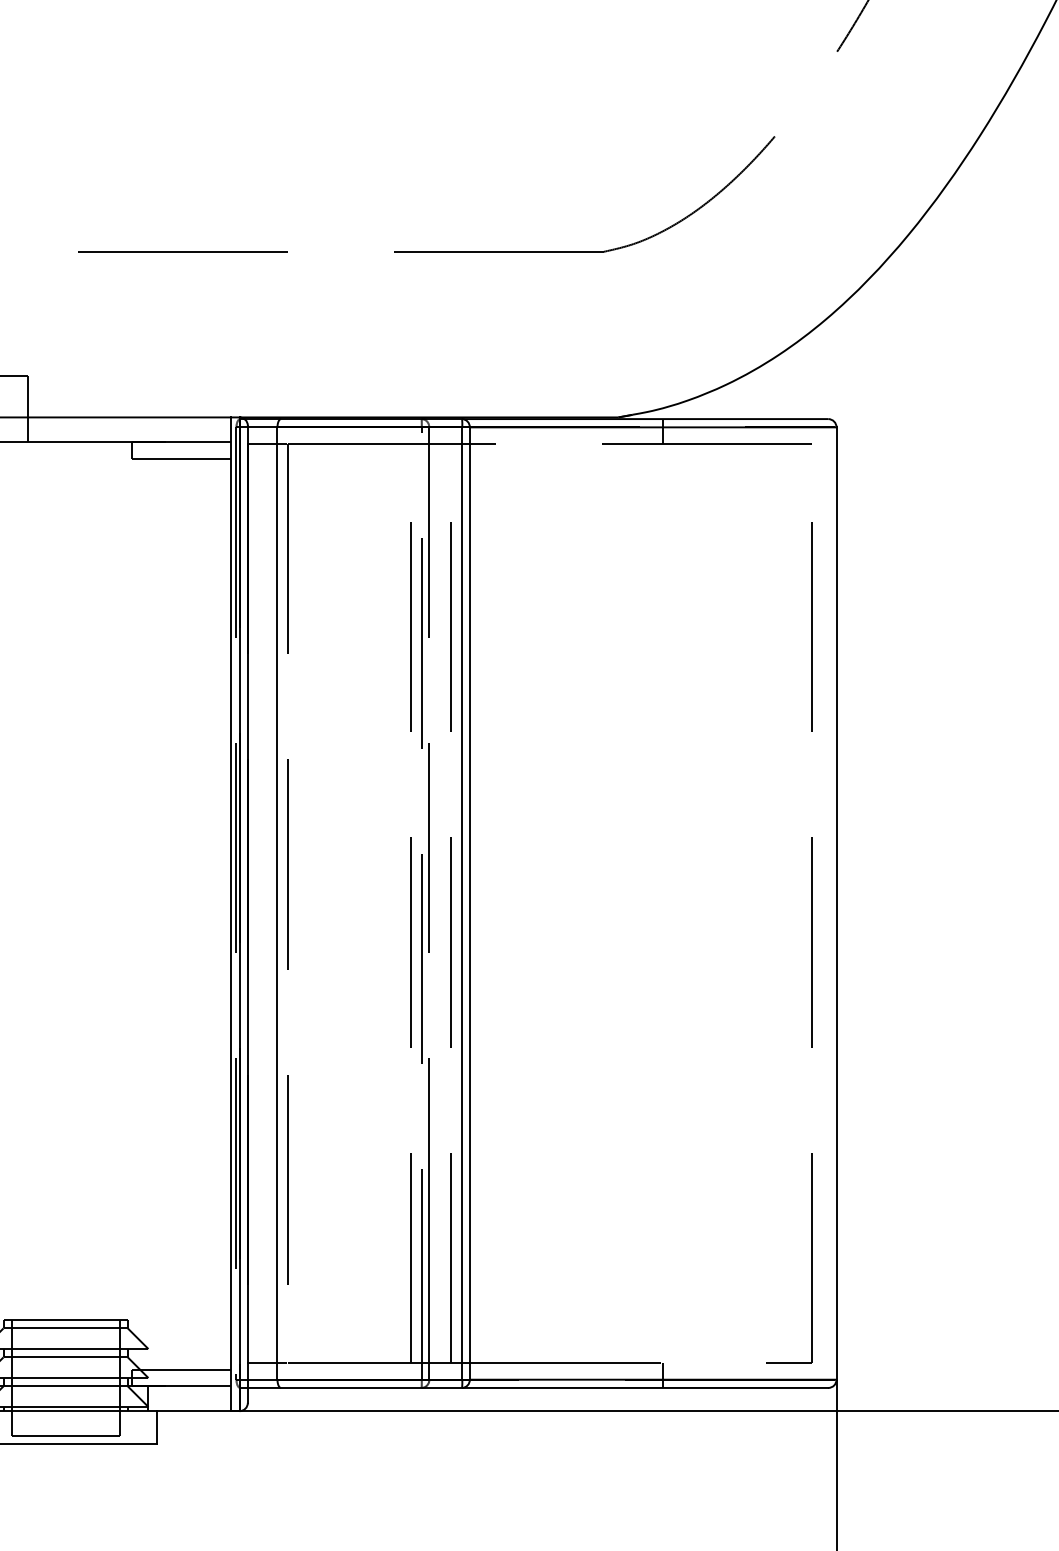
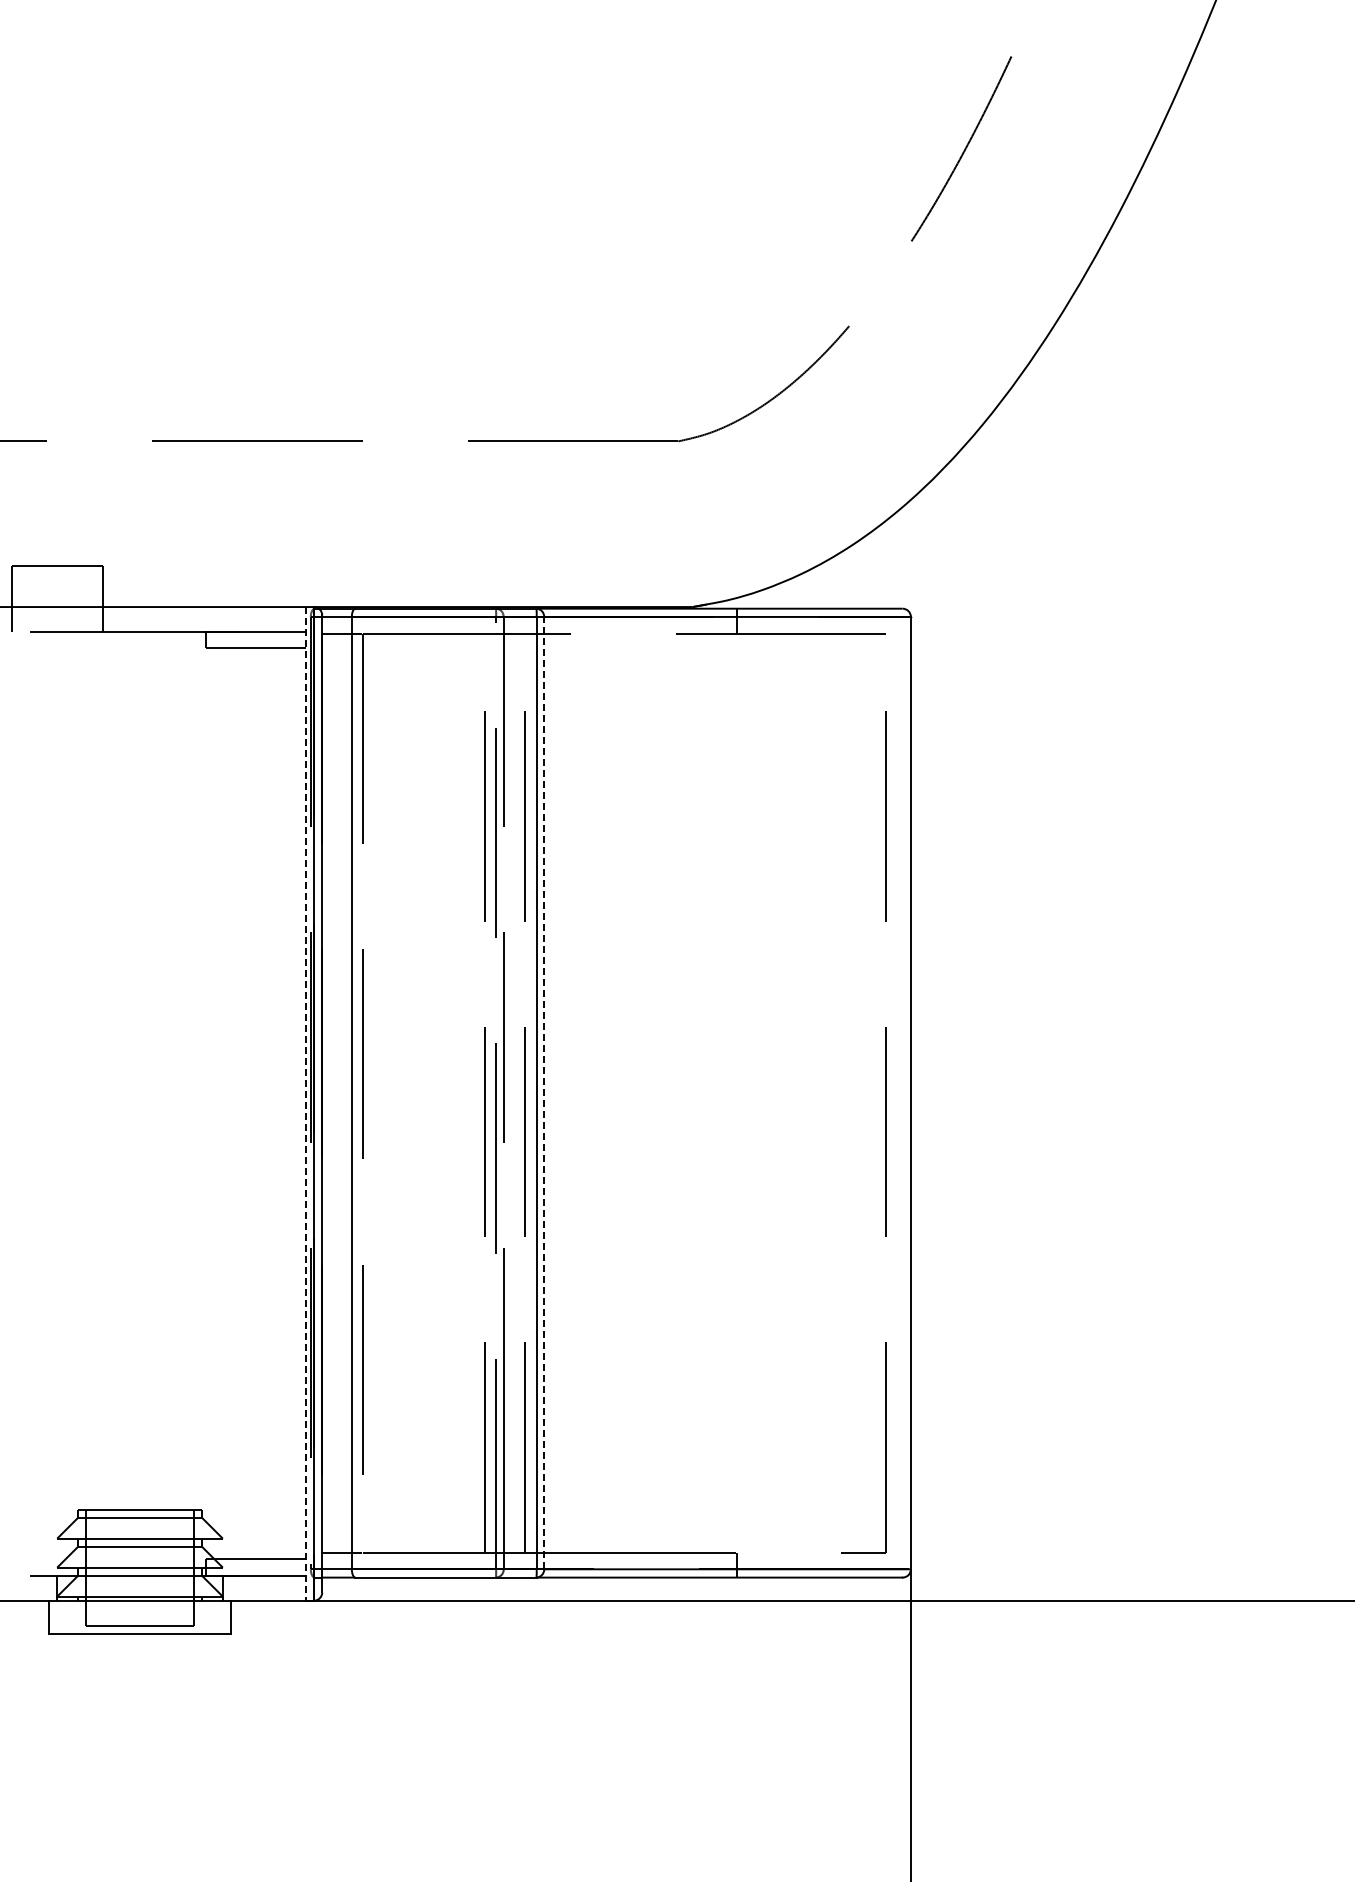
line: (470, 902) -> (544, 1092), solid -> dashed
line: (231, 913) -> (305, 1103), solid -> dashed

